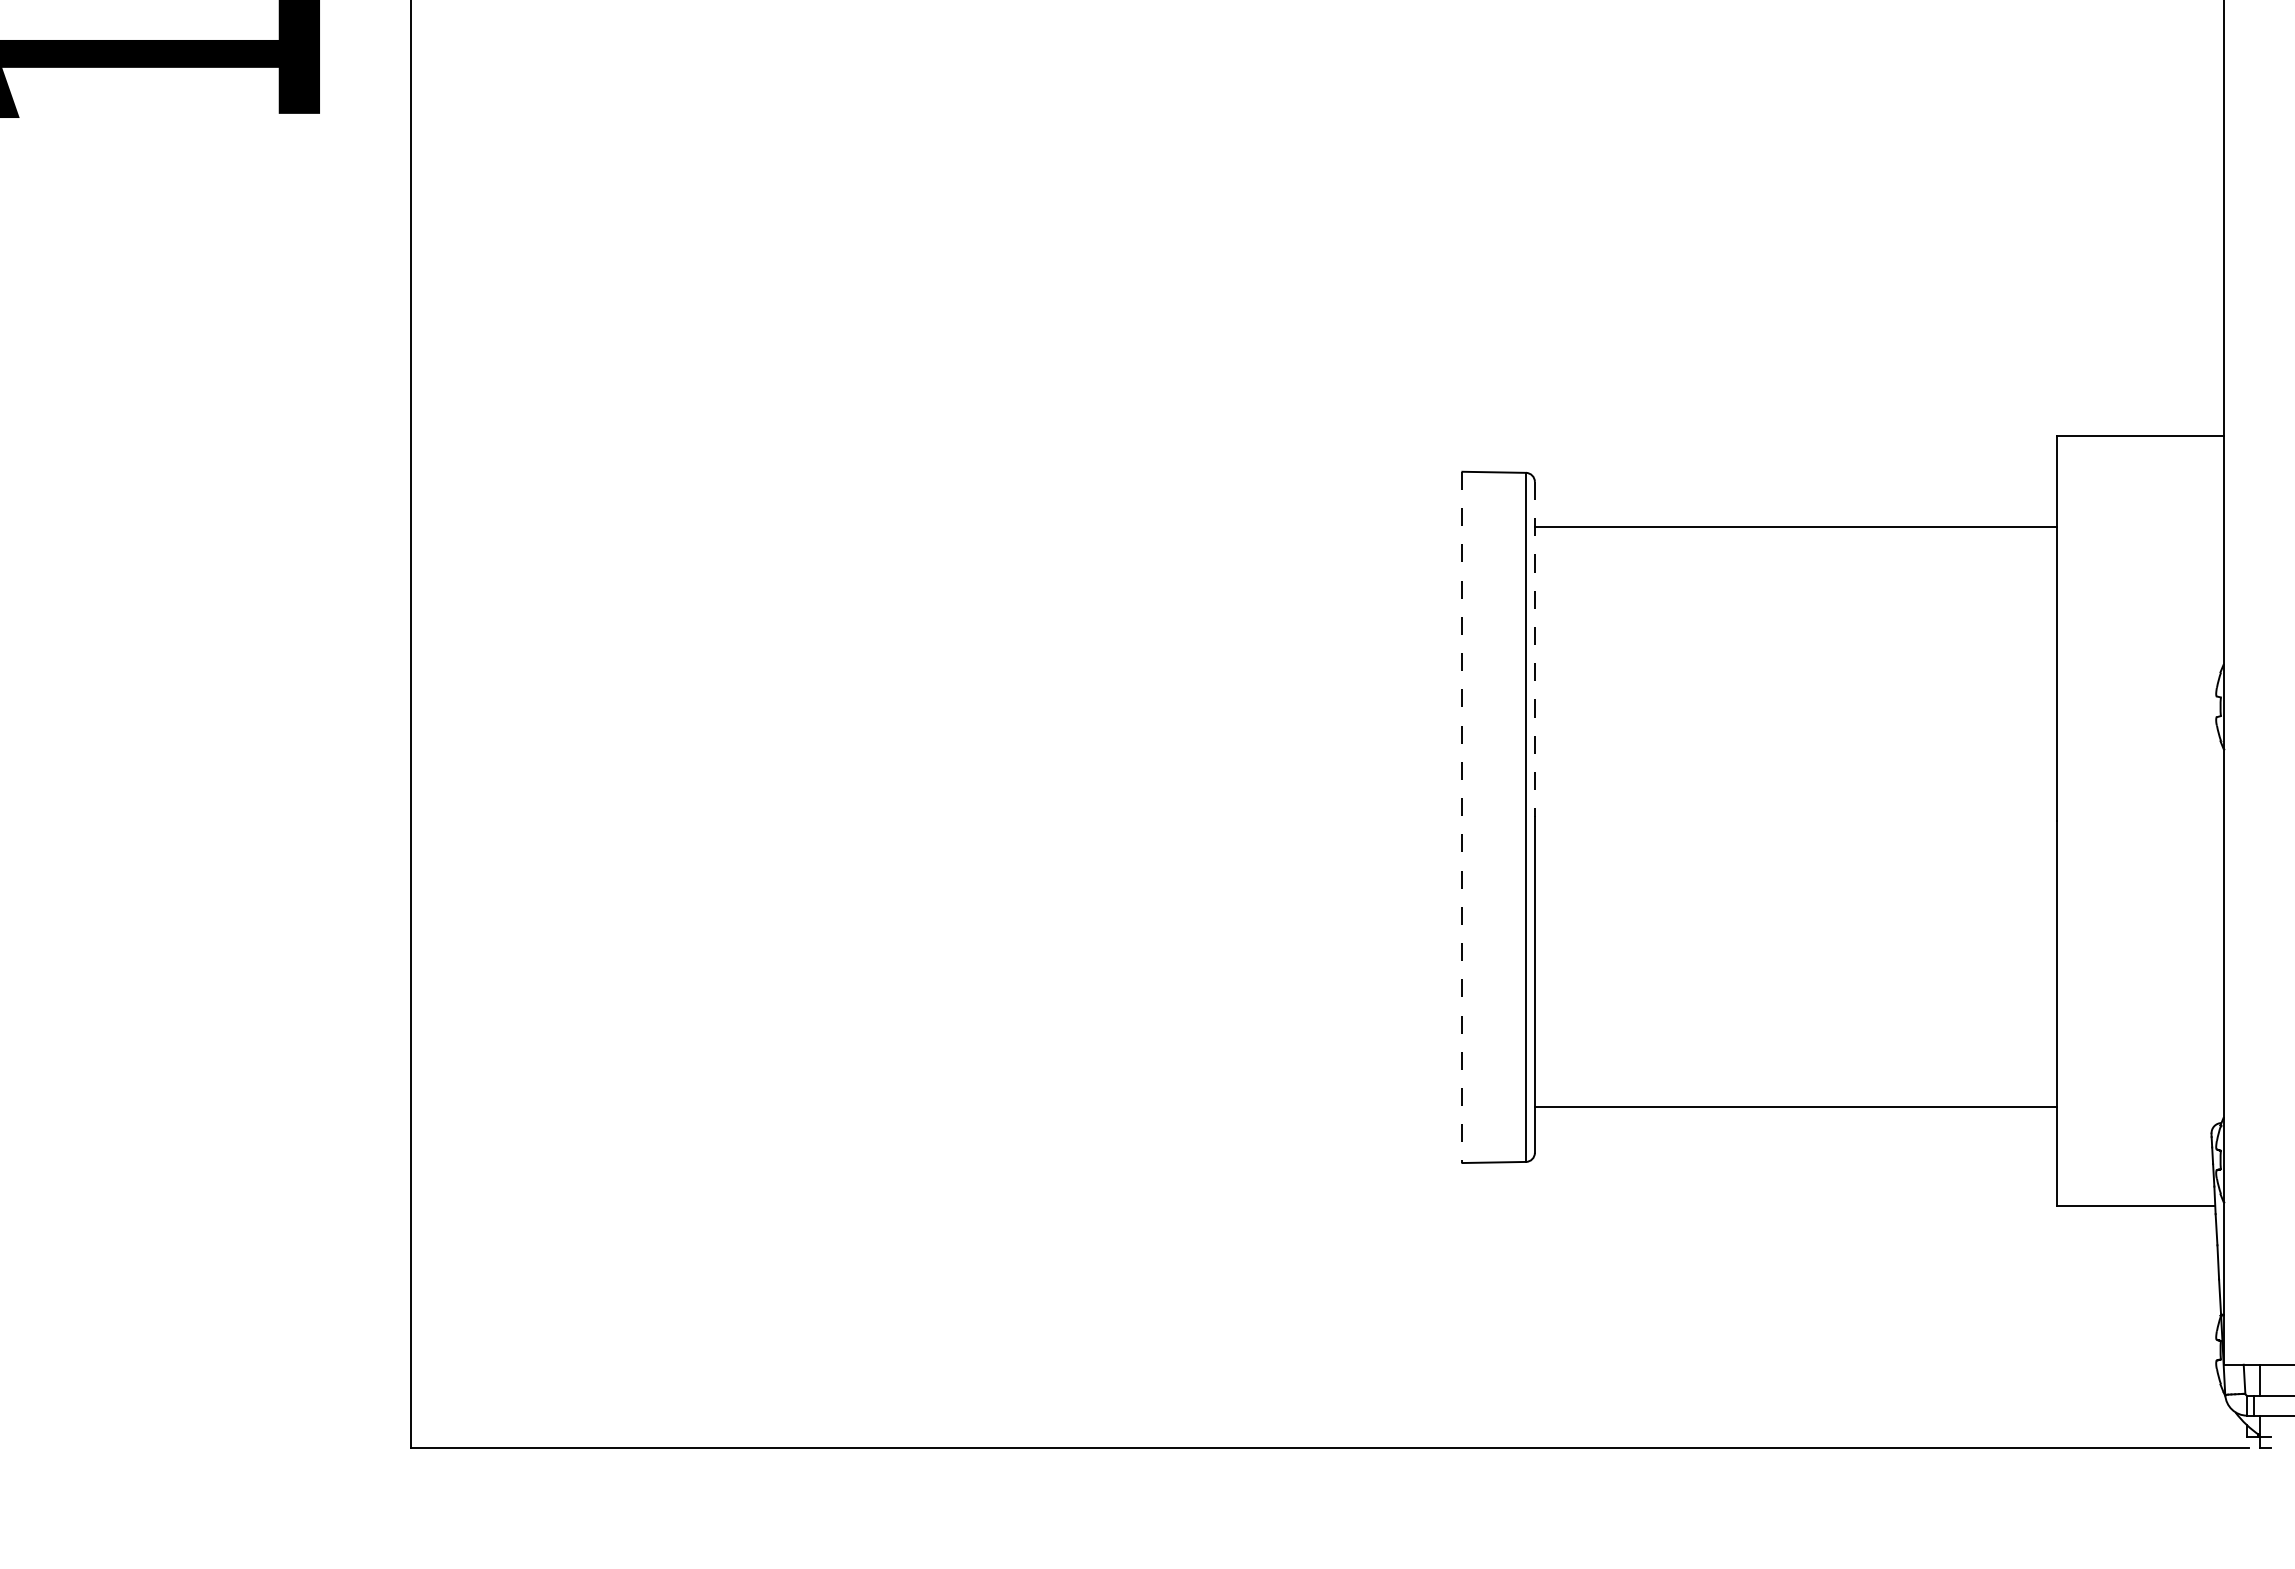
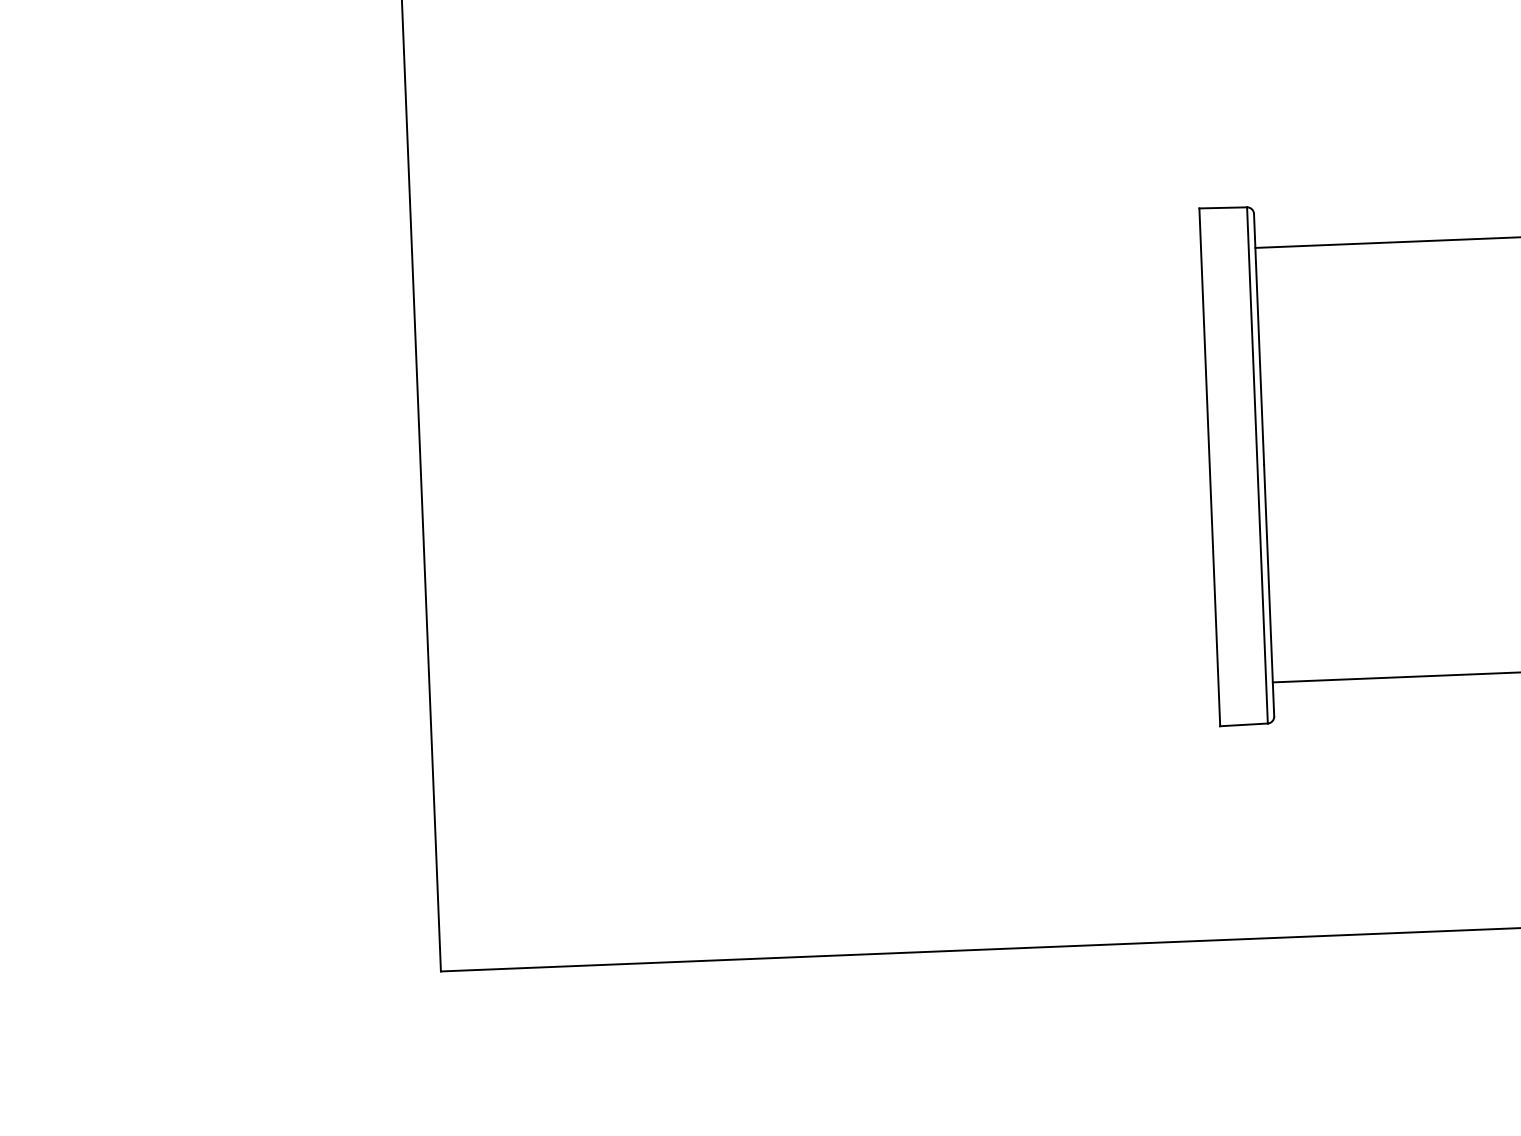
line: (1534, 649) -> (1258, 339), dashed -> solid
line: (1462, 817) -> (1209, 467), dashed -> solid

